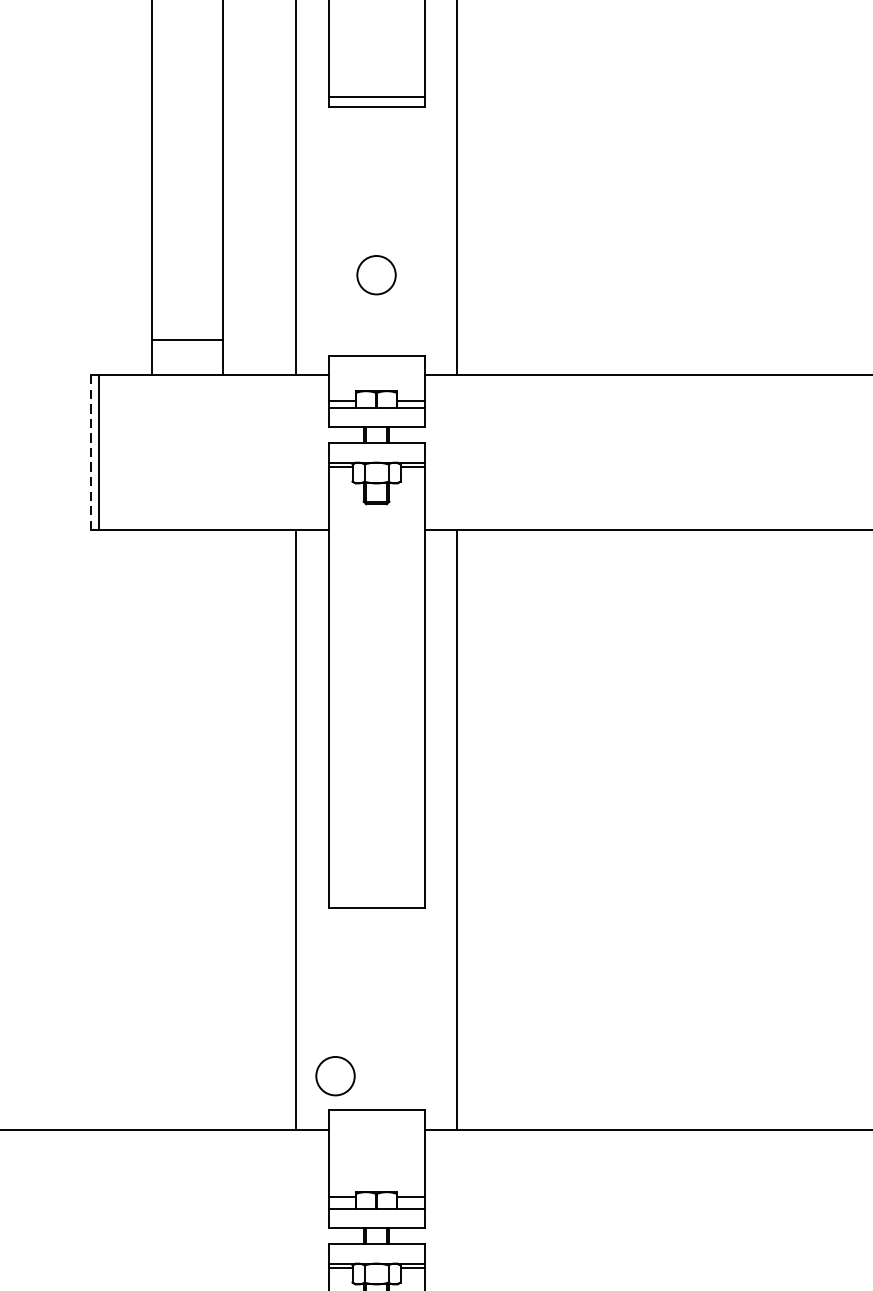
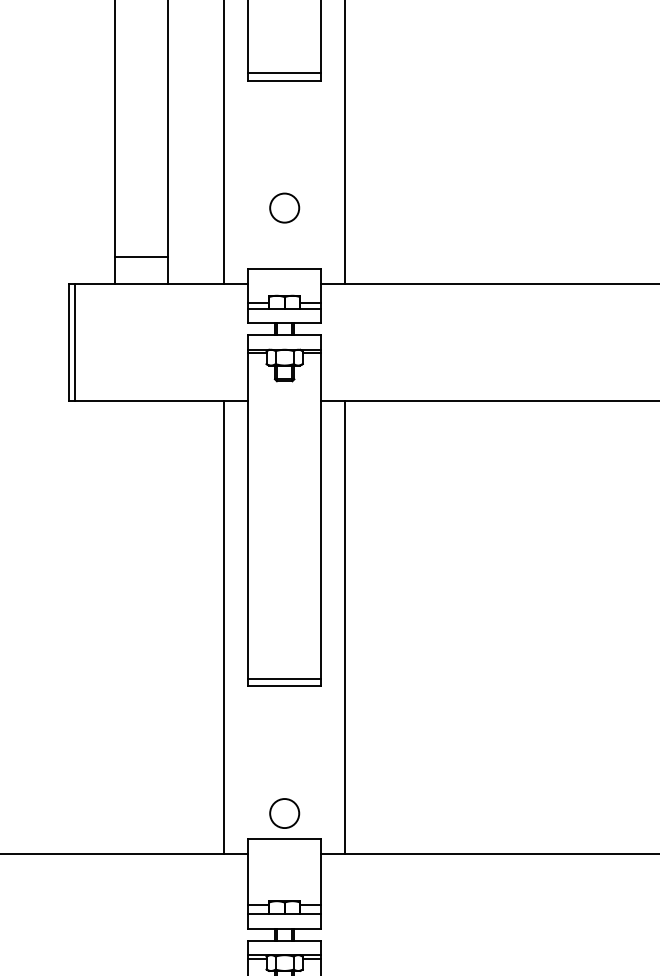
line: (91, 453) -> (69, 342), dashed -> solid
line: (376, 897) -> (284, 678), added
circle: (335, 1076) -> (284, 813), moved

